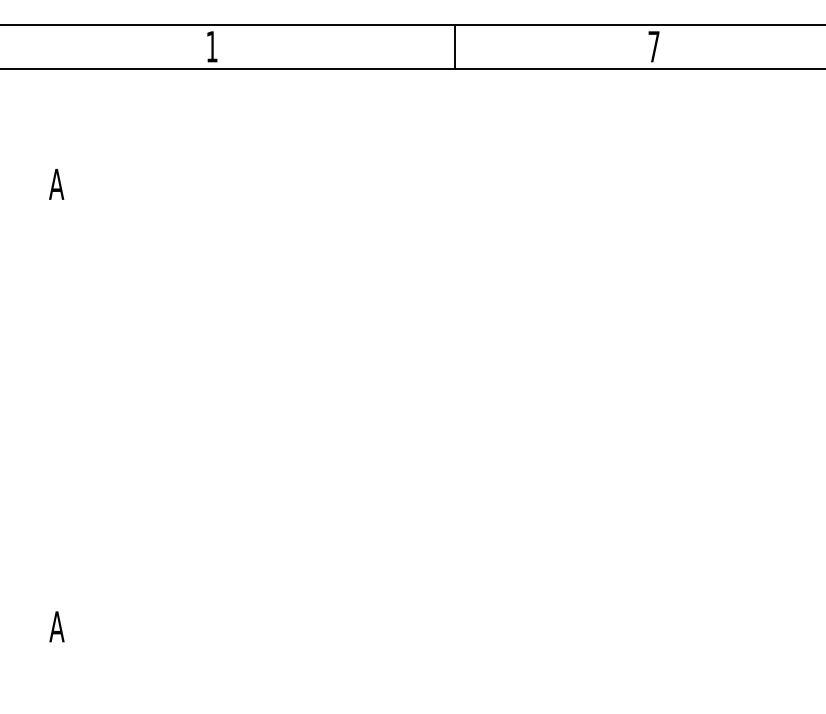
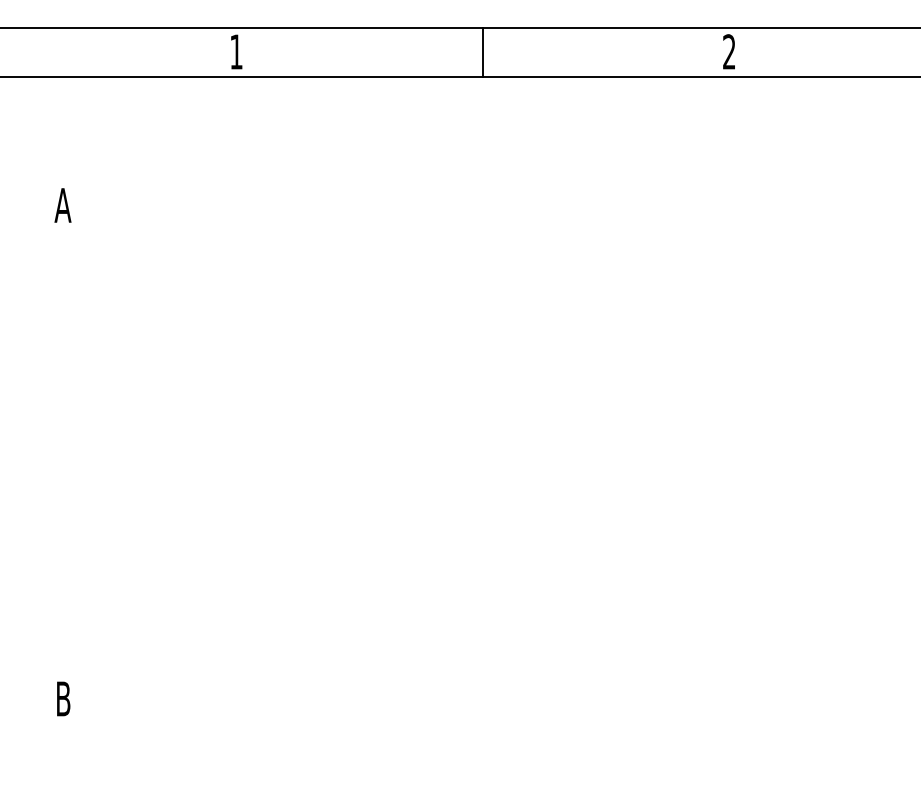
line: (455, 46) -> (482, 51), moved
text: (654, 46) -> (729, 51), 7 -> 2
text: (57, 626) -> (63, 698), A -> B

